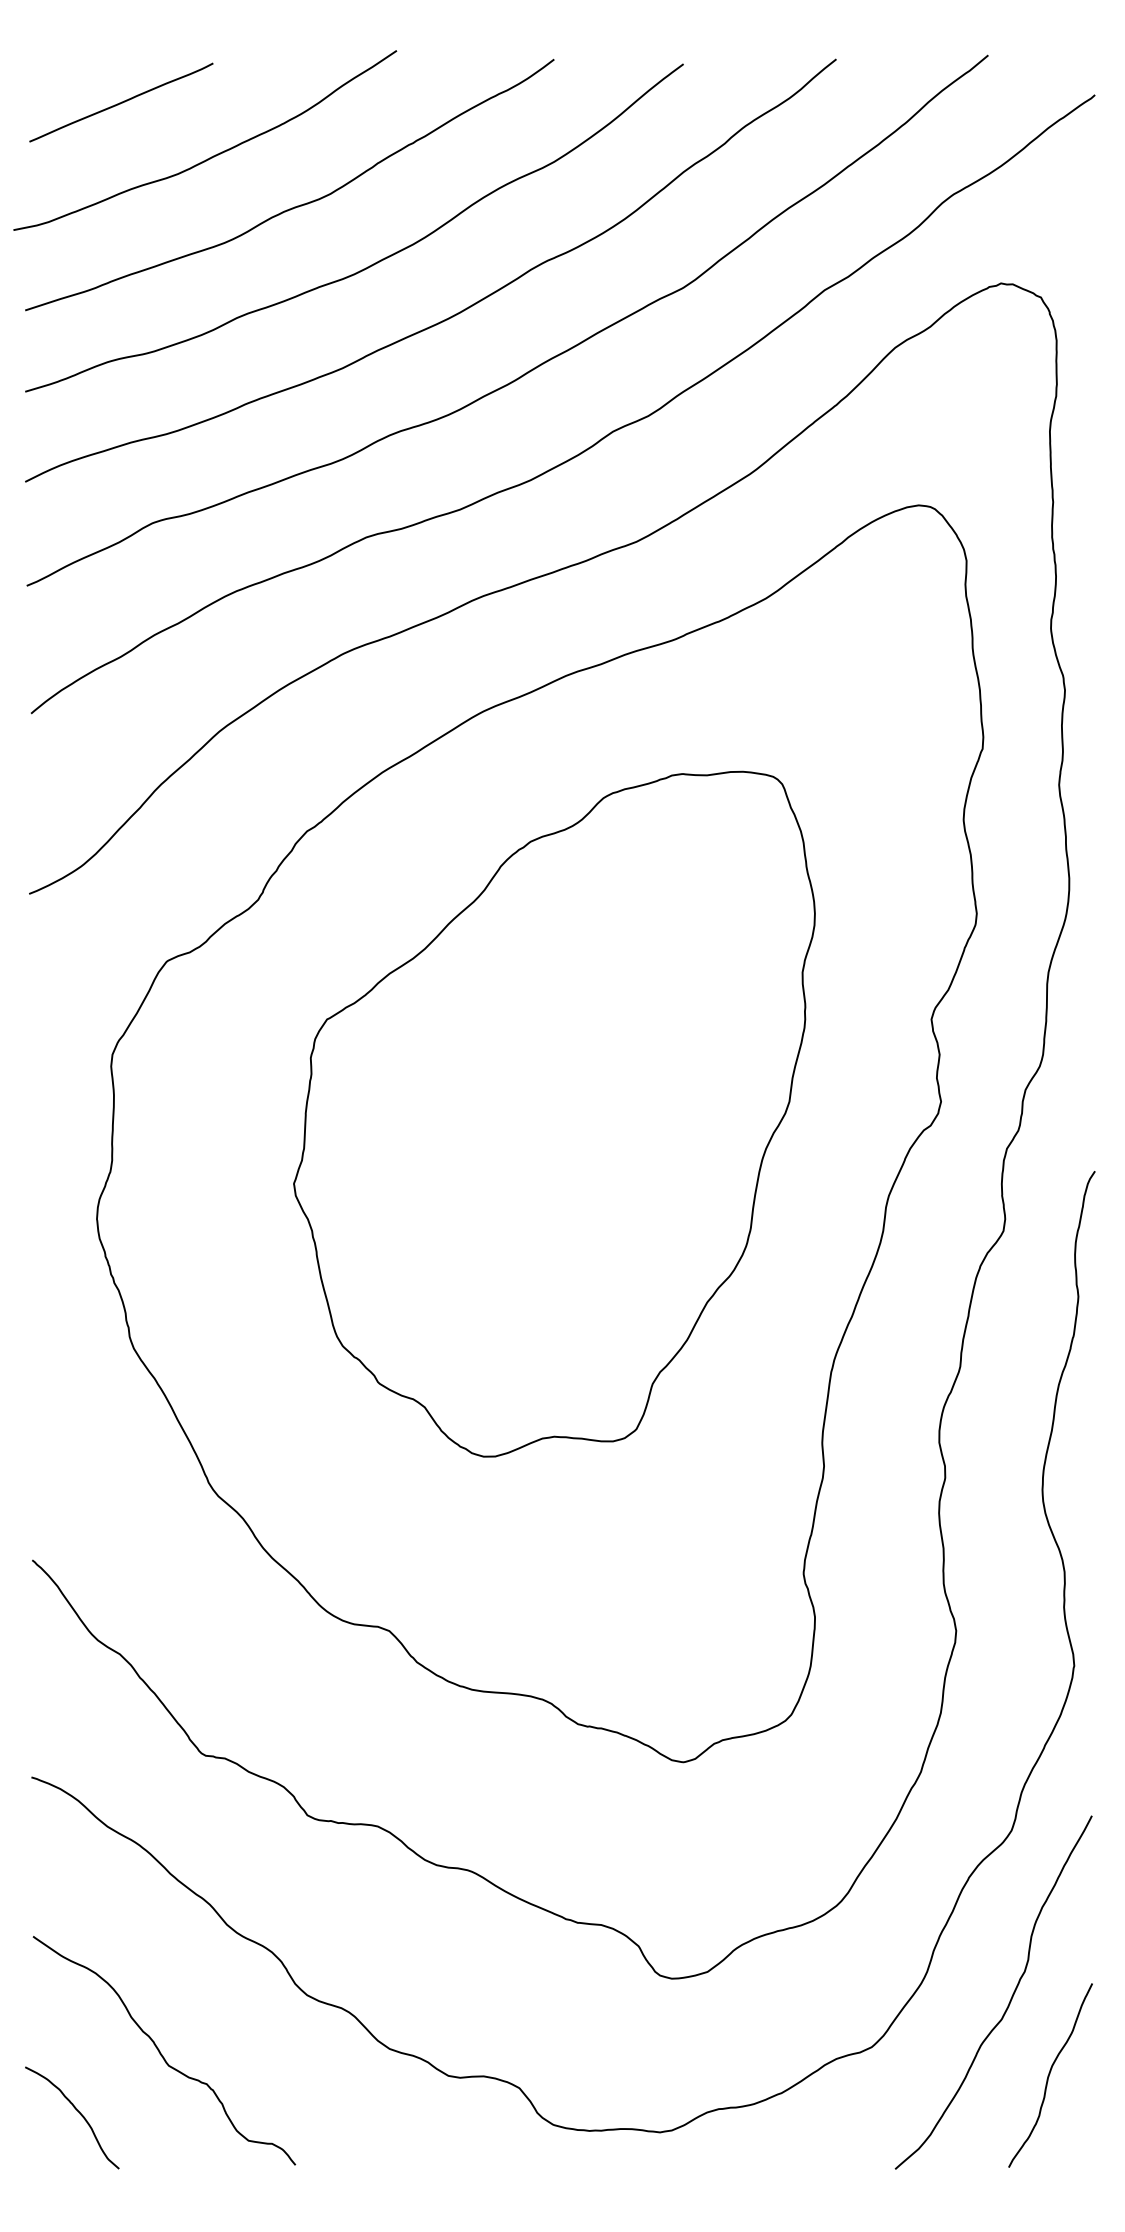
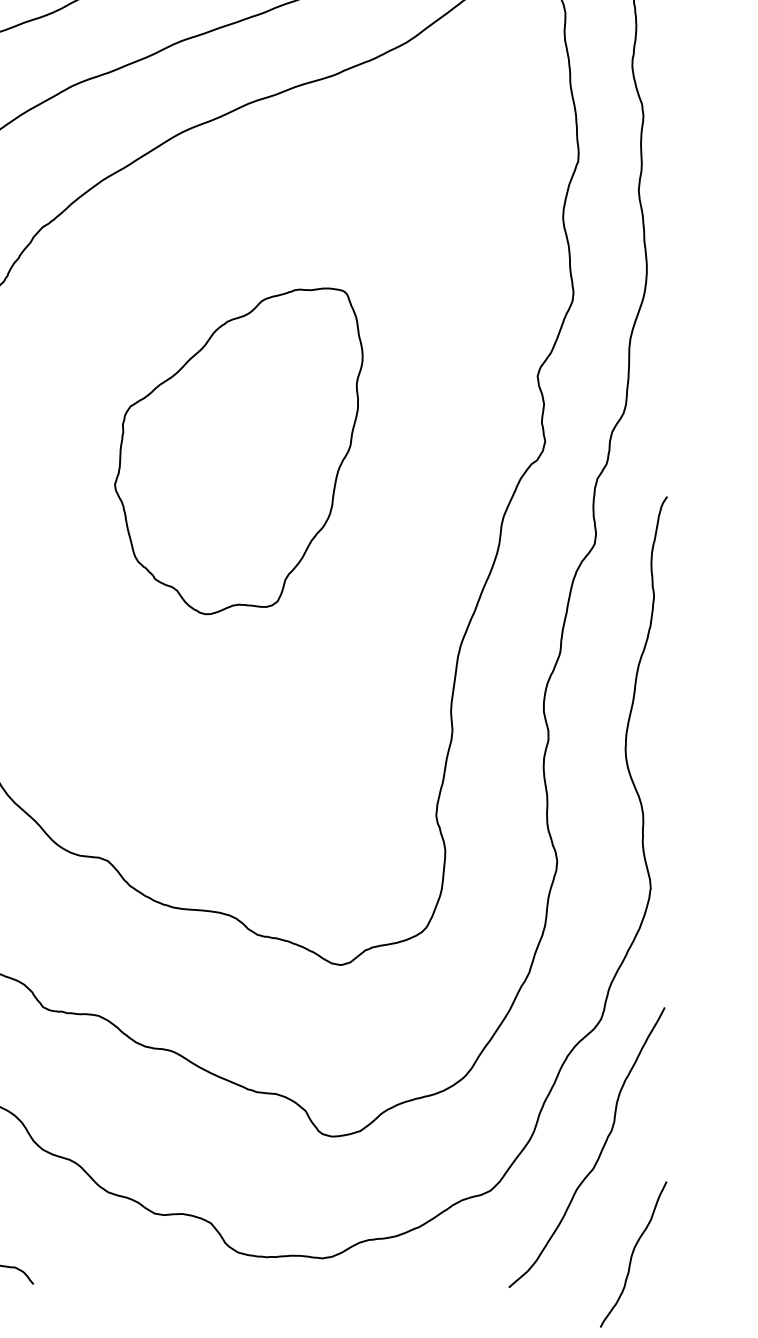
part: (554, 1113) -> (238, 450), size x0.6
curve: (1050, 2074) -> (633, 1253), moved

